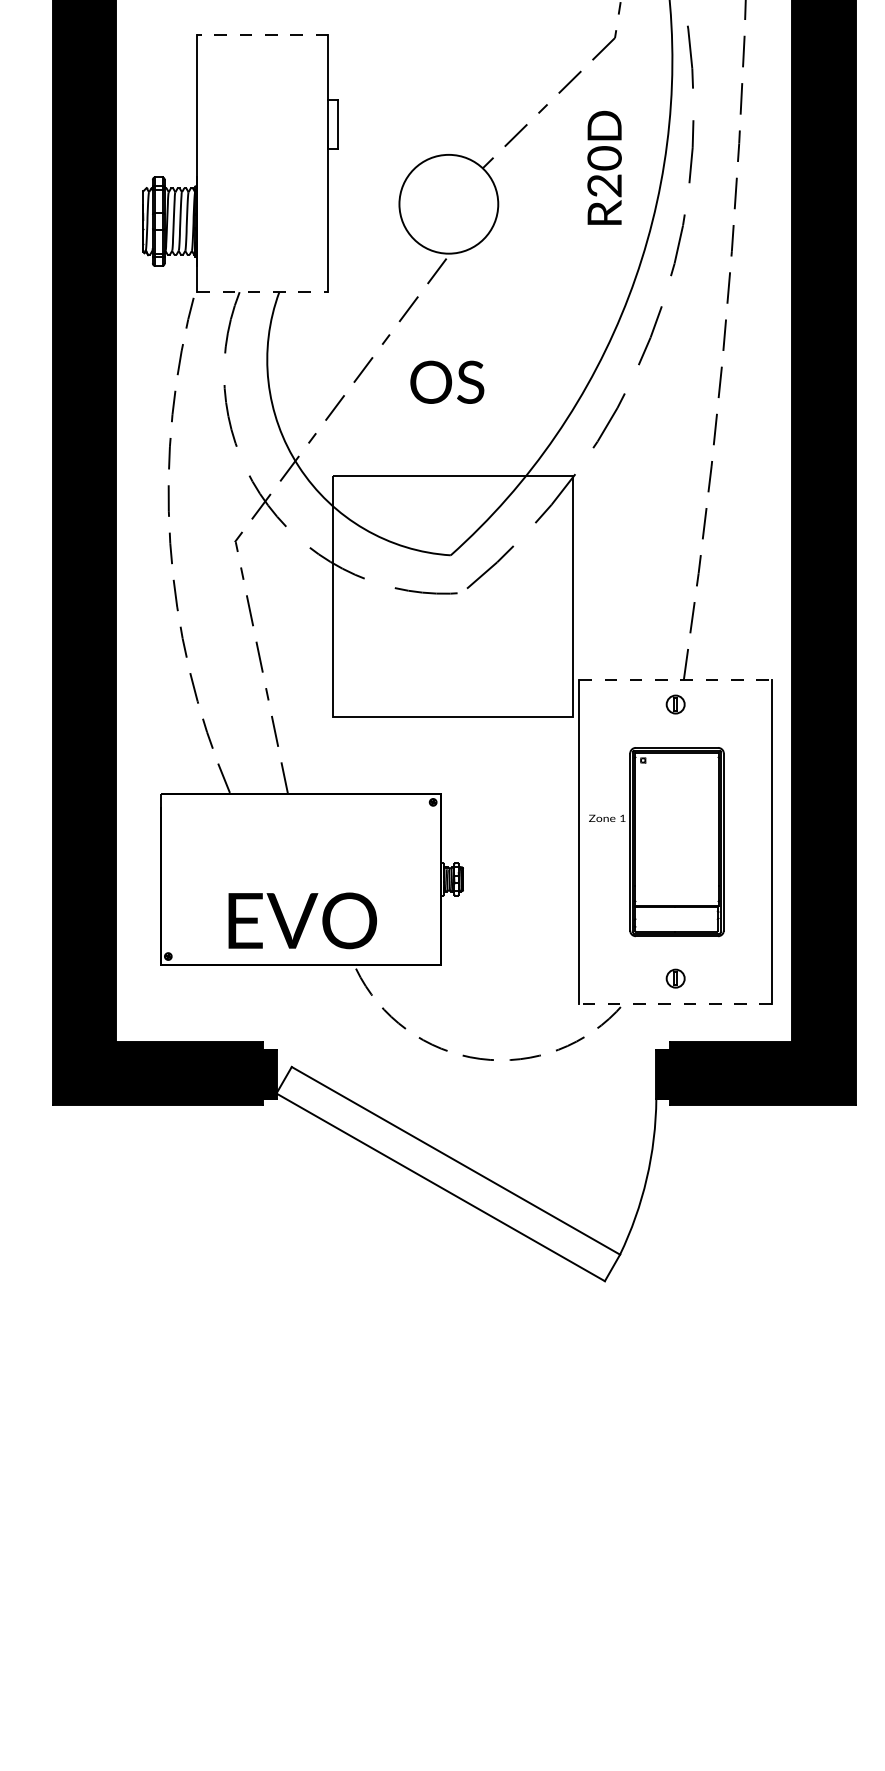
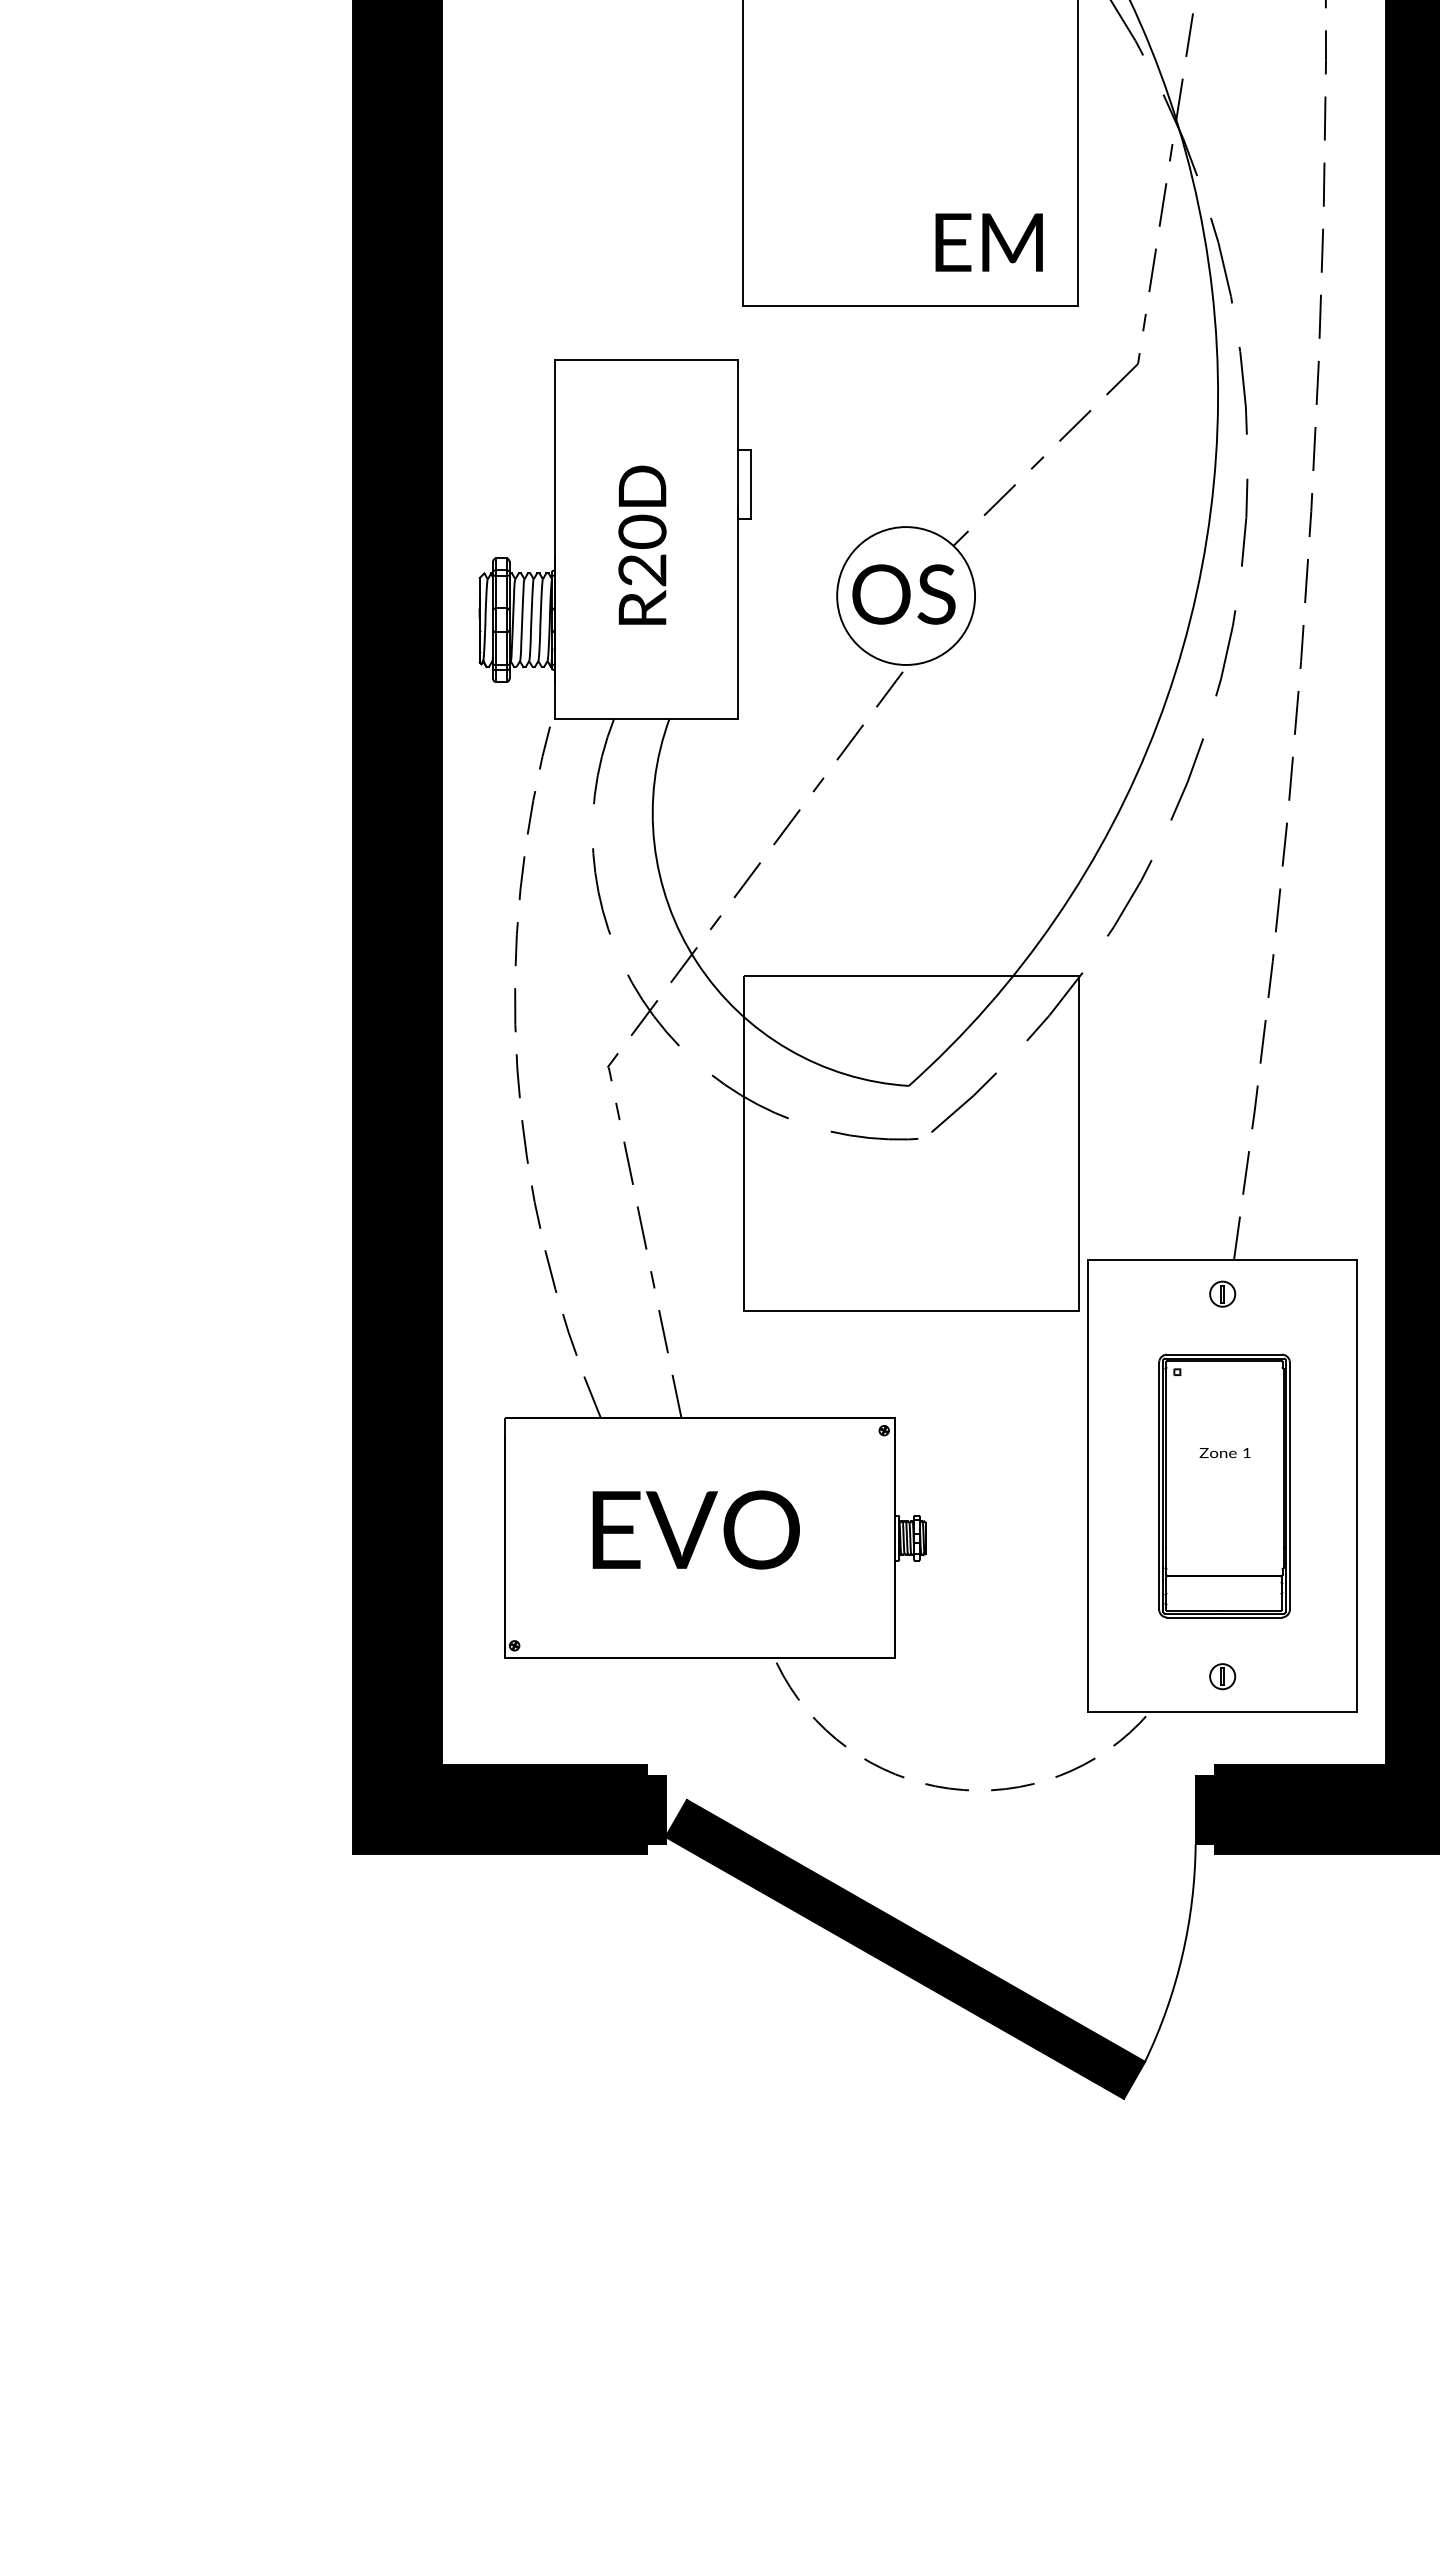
line: (262, 35) -> (645, 360), dashed -> solid
text: (604, 167) -> (642, 544), moved
line: (262, 292) -> (646, 718), dashed -> solid
text: (446, 382) -> (903, 594), moved
line: (675, 680) -> (1222, 1260), dashed -> solid
text: (606, 818) -> (1224, 1453), moved
text: (302, 920) -> (695, 1529), moved
line: (675, 1004) -> (1222, 1712), dashed -> solid
fill: (448, 1173) -> (905, 1948), added

